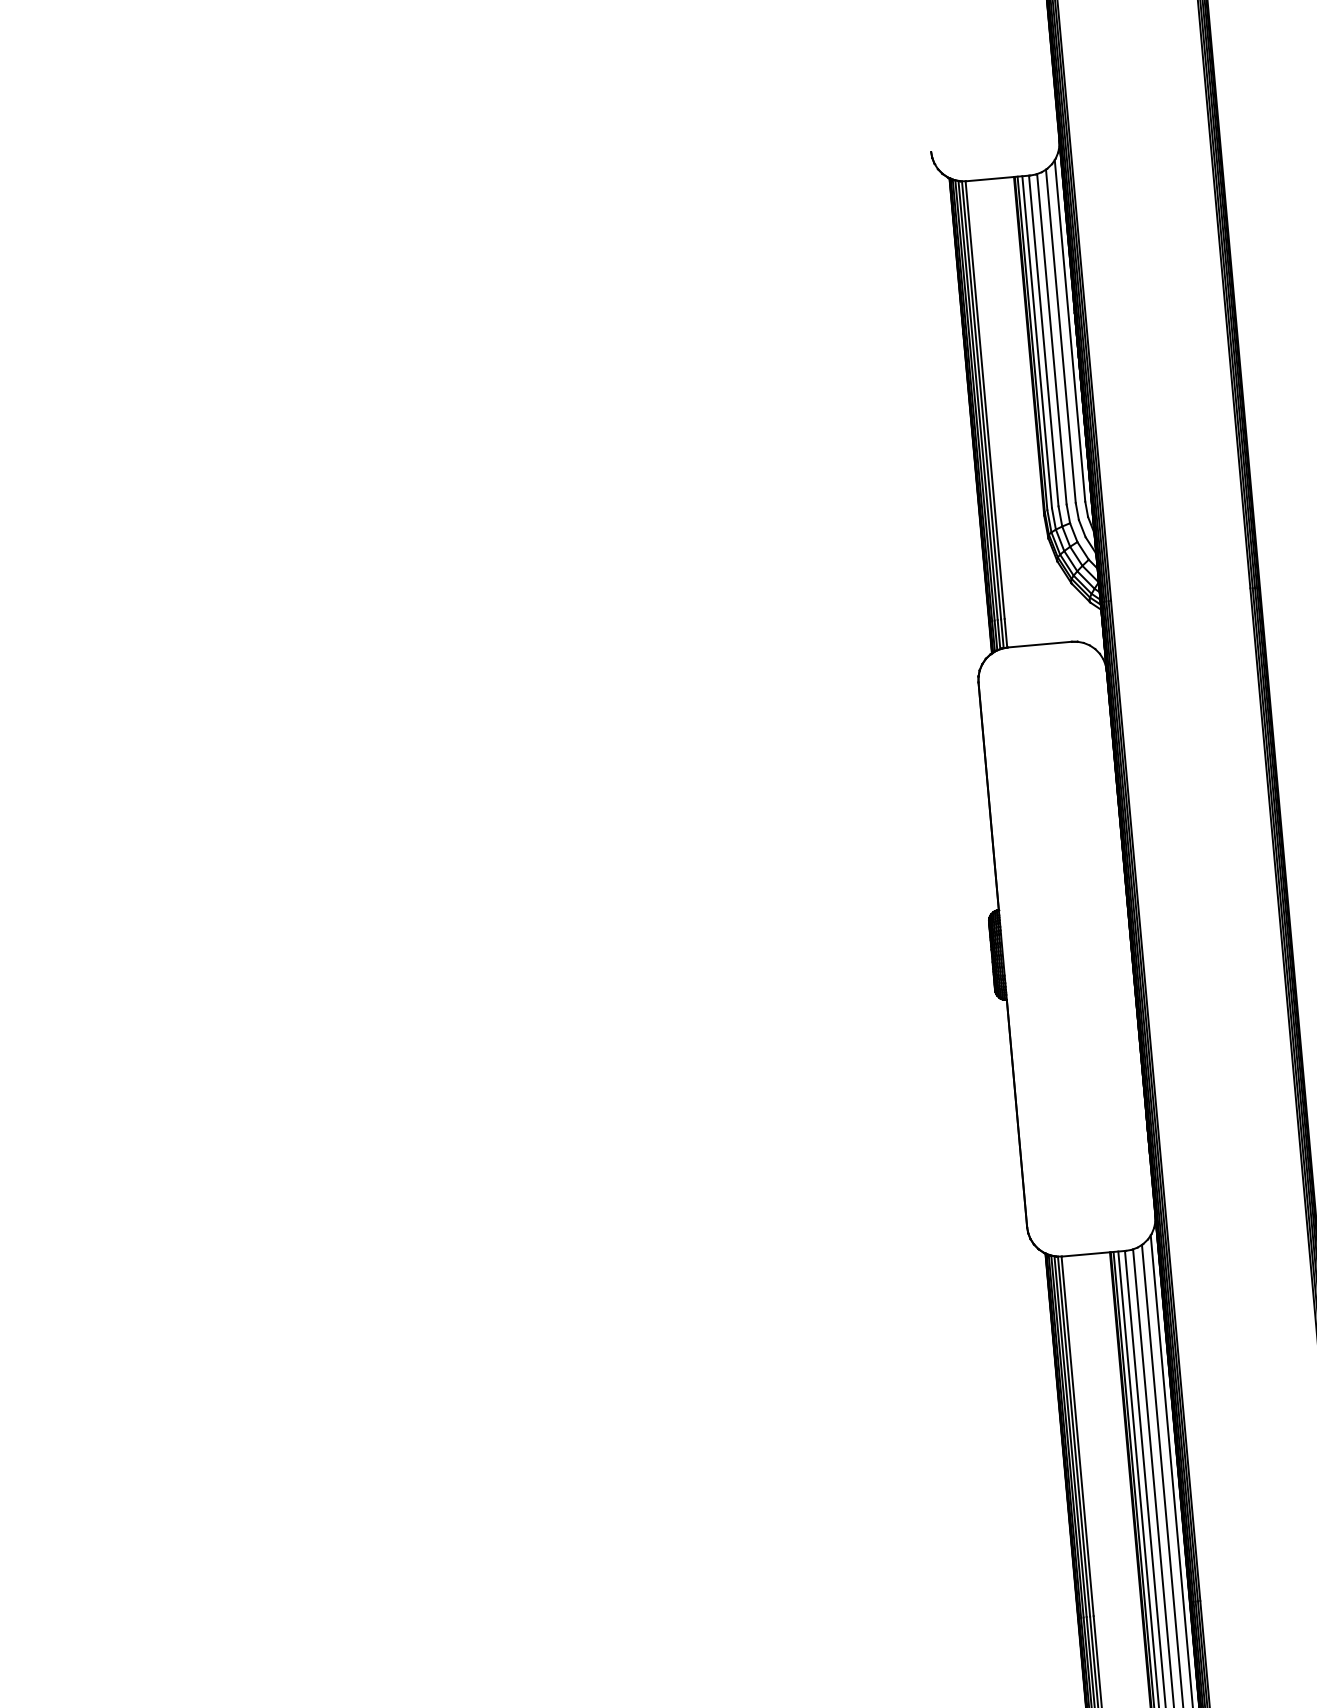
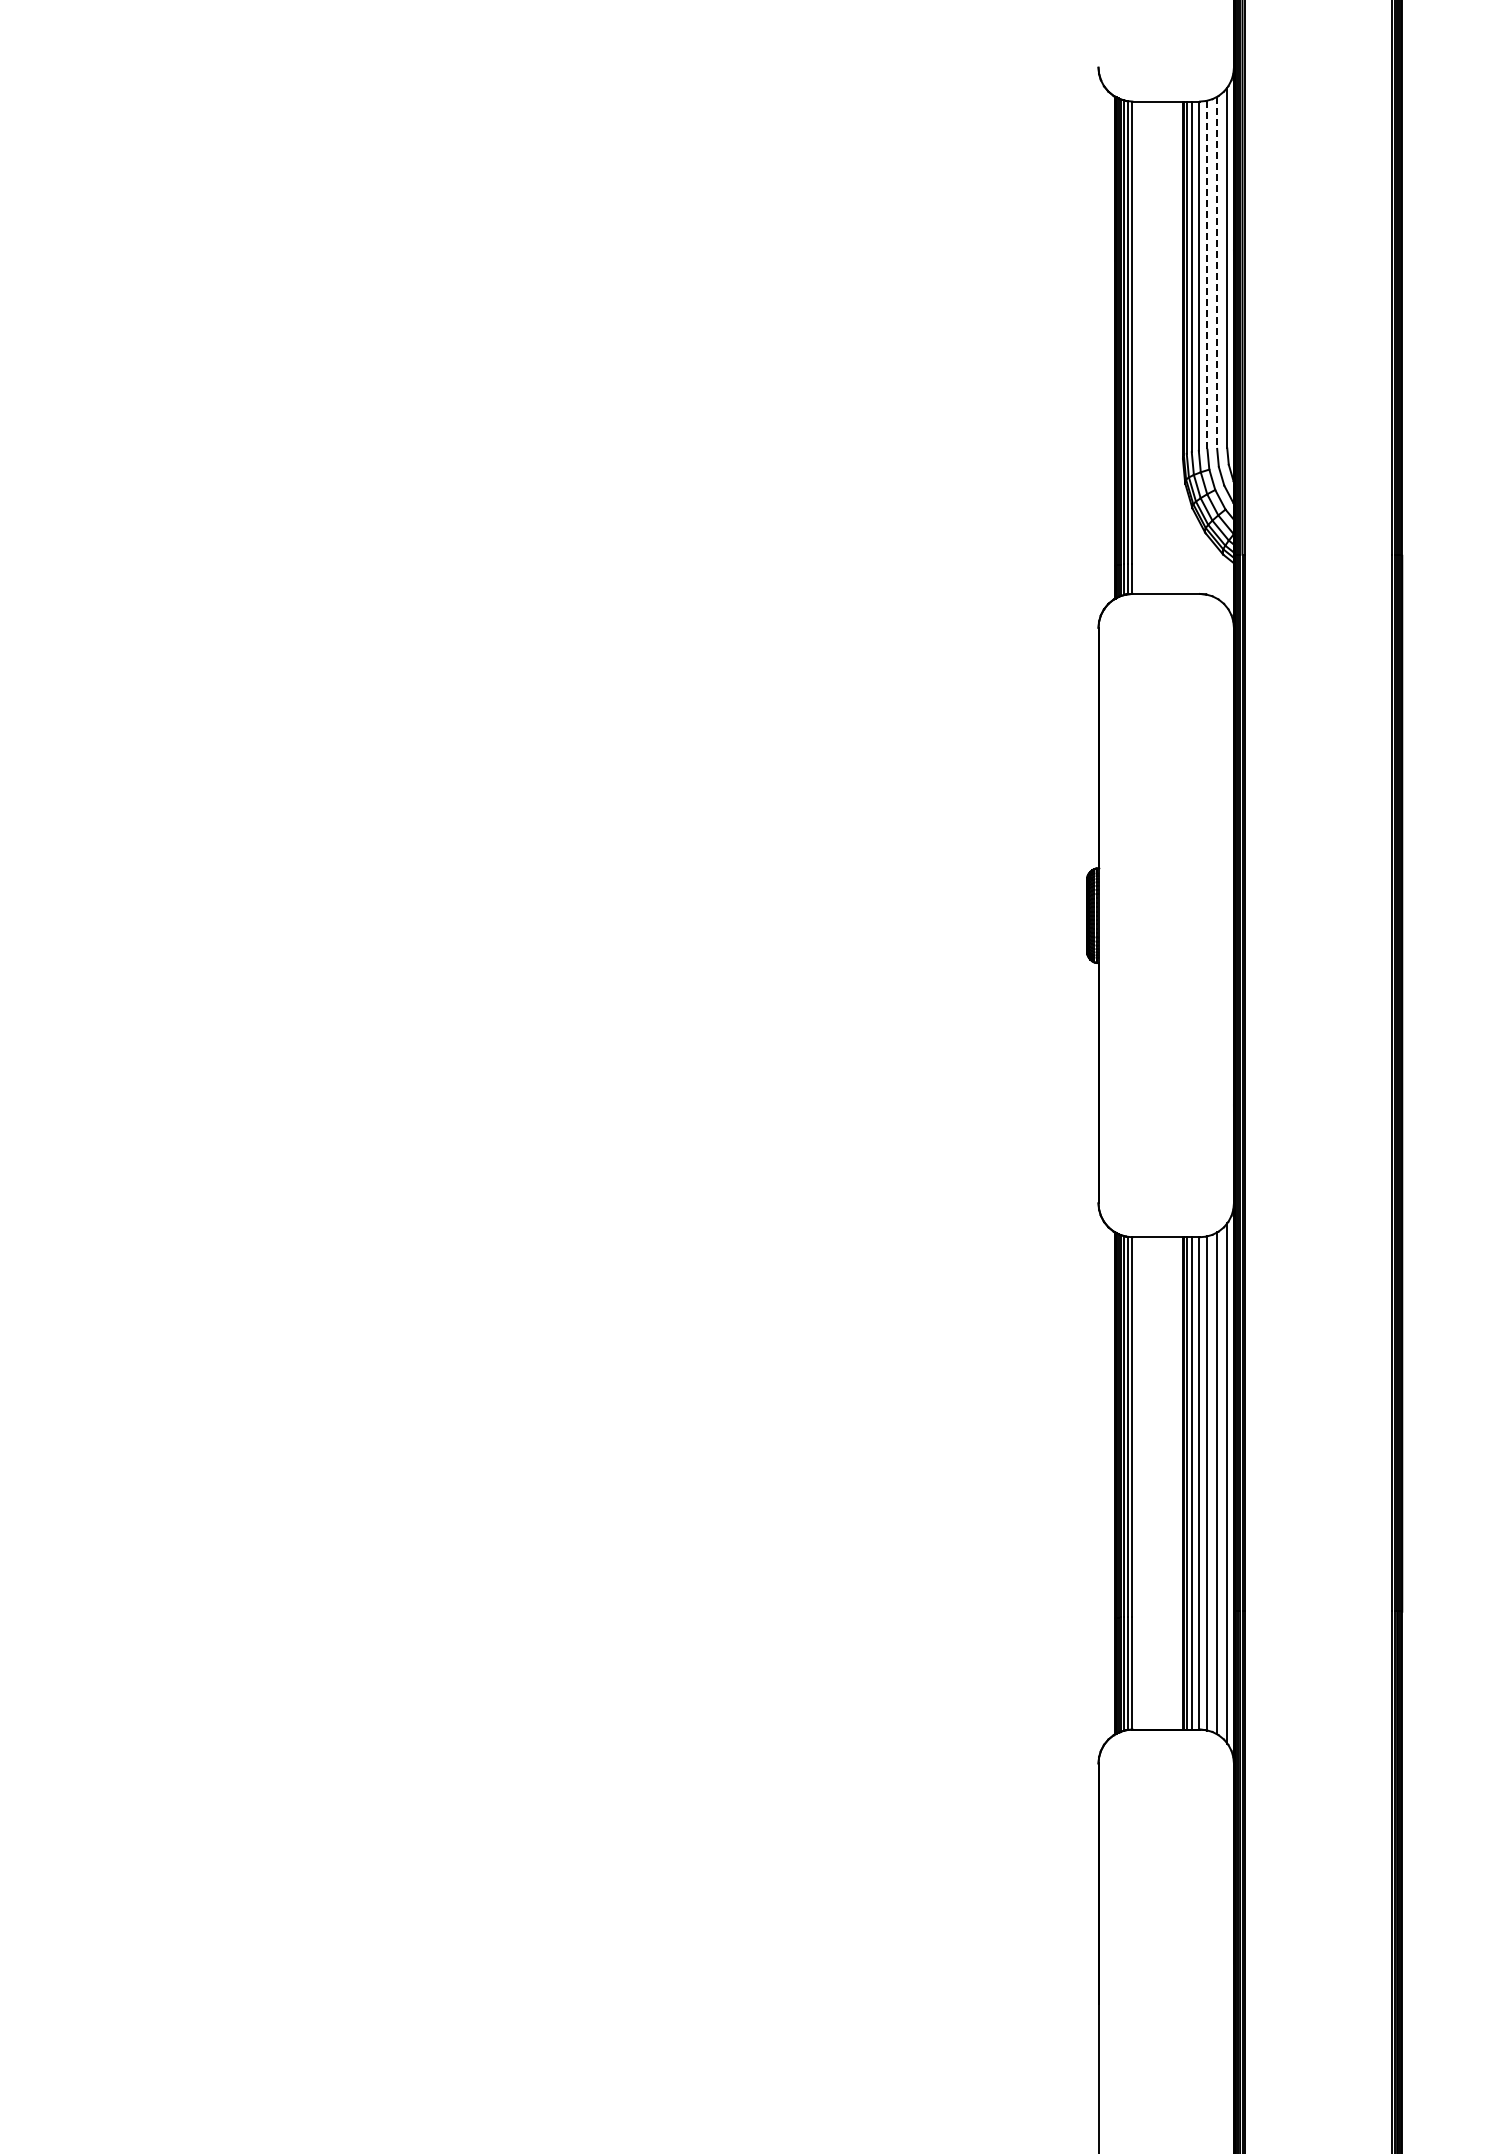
line: (1061, 336) -> (1217, 273), solid -> dashed
line: (1051, 339) -> (1207, 275), solid -> dashed

